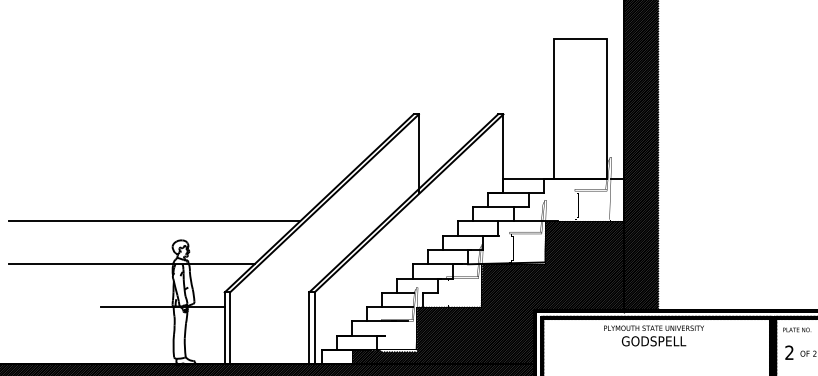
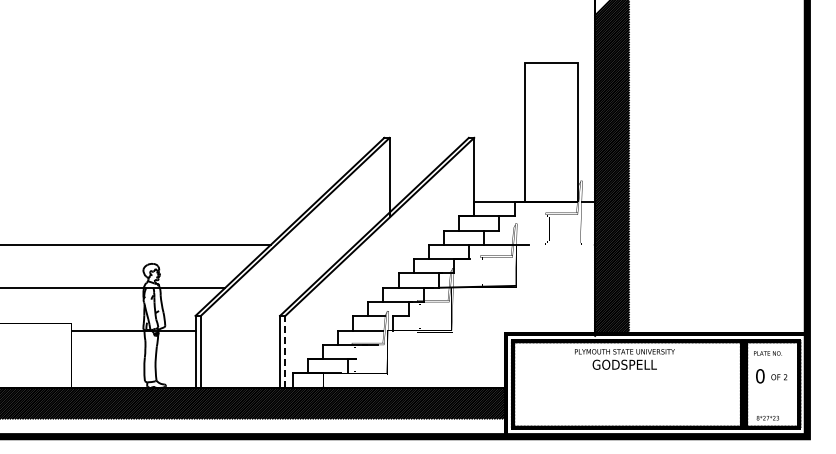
hatch: (488, 292) -> (459, 315), removed
line: (314, 328) -> (285, 351), solid -> dashed
text: (789, 353) -> (760, 376), 2 -> 0

